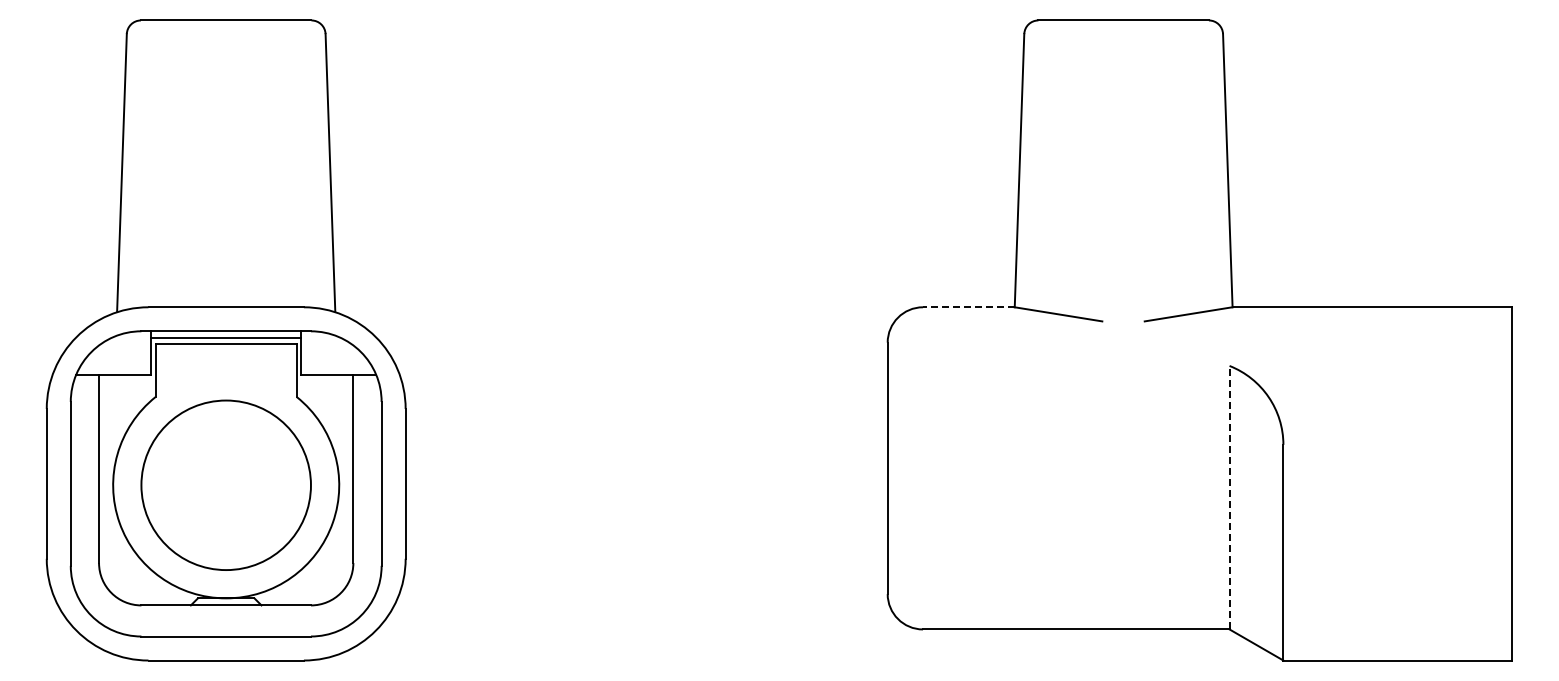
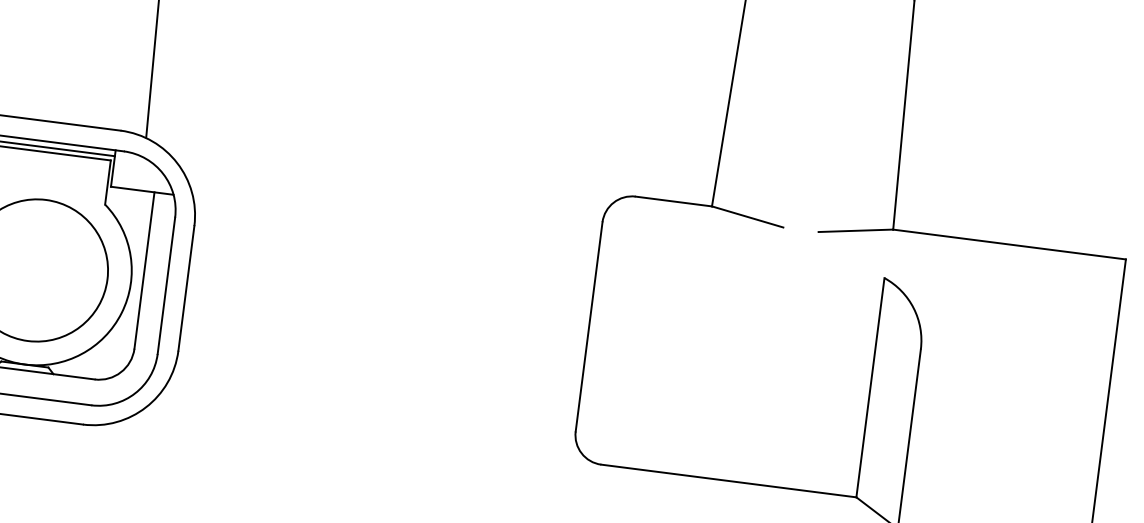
line: (968, 307) -> (673, 201), dashed -> solid
line: (1229, 497) -> (870, 387), dashed -> solid

